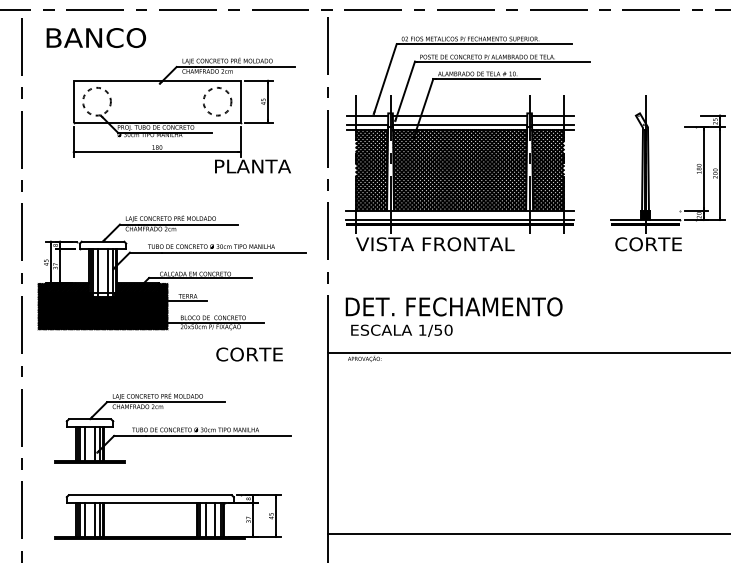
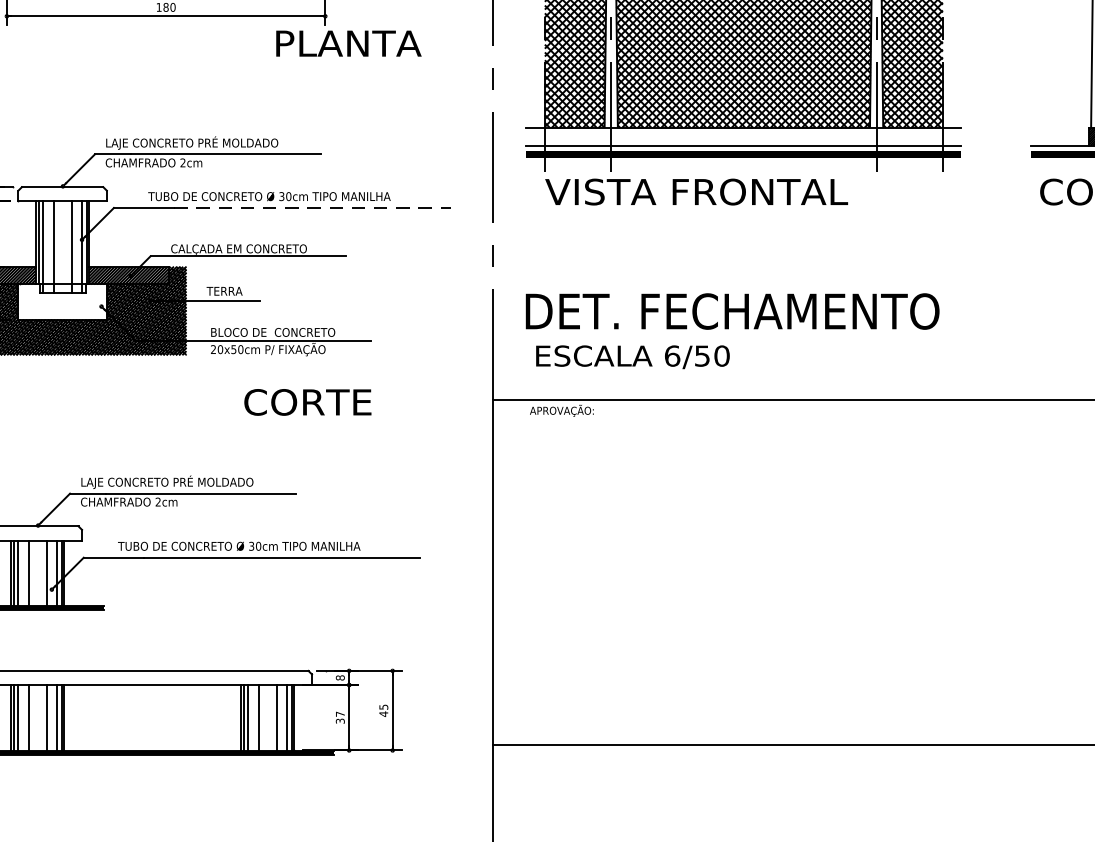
line: (234, 252) -> (313, 207), solid -> dashed
hatch: (102, 301) -> (61, 301), removed
text: (422, 329) -> (672, 354), 1/50 -> 6/50
text: (249, 354) -> (307, 402), moved

